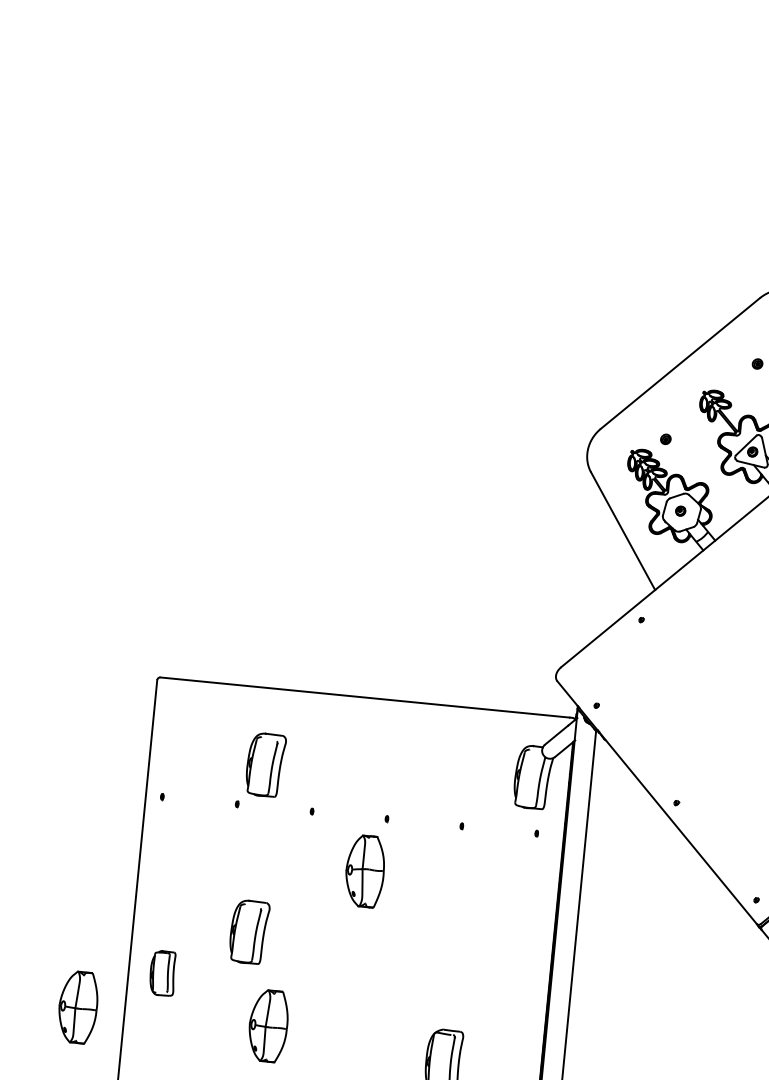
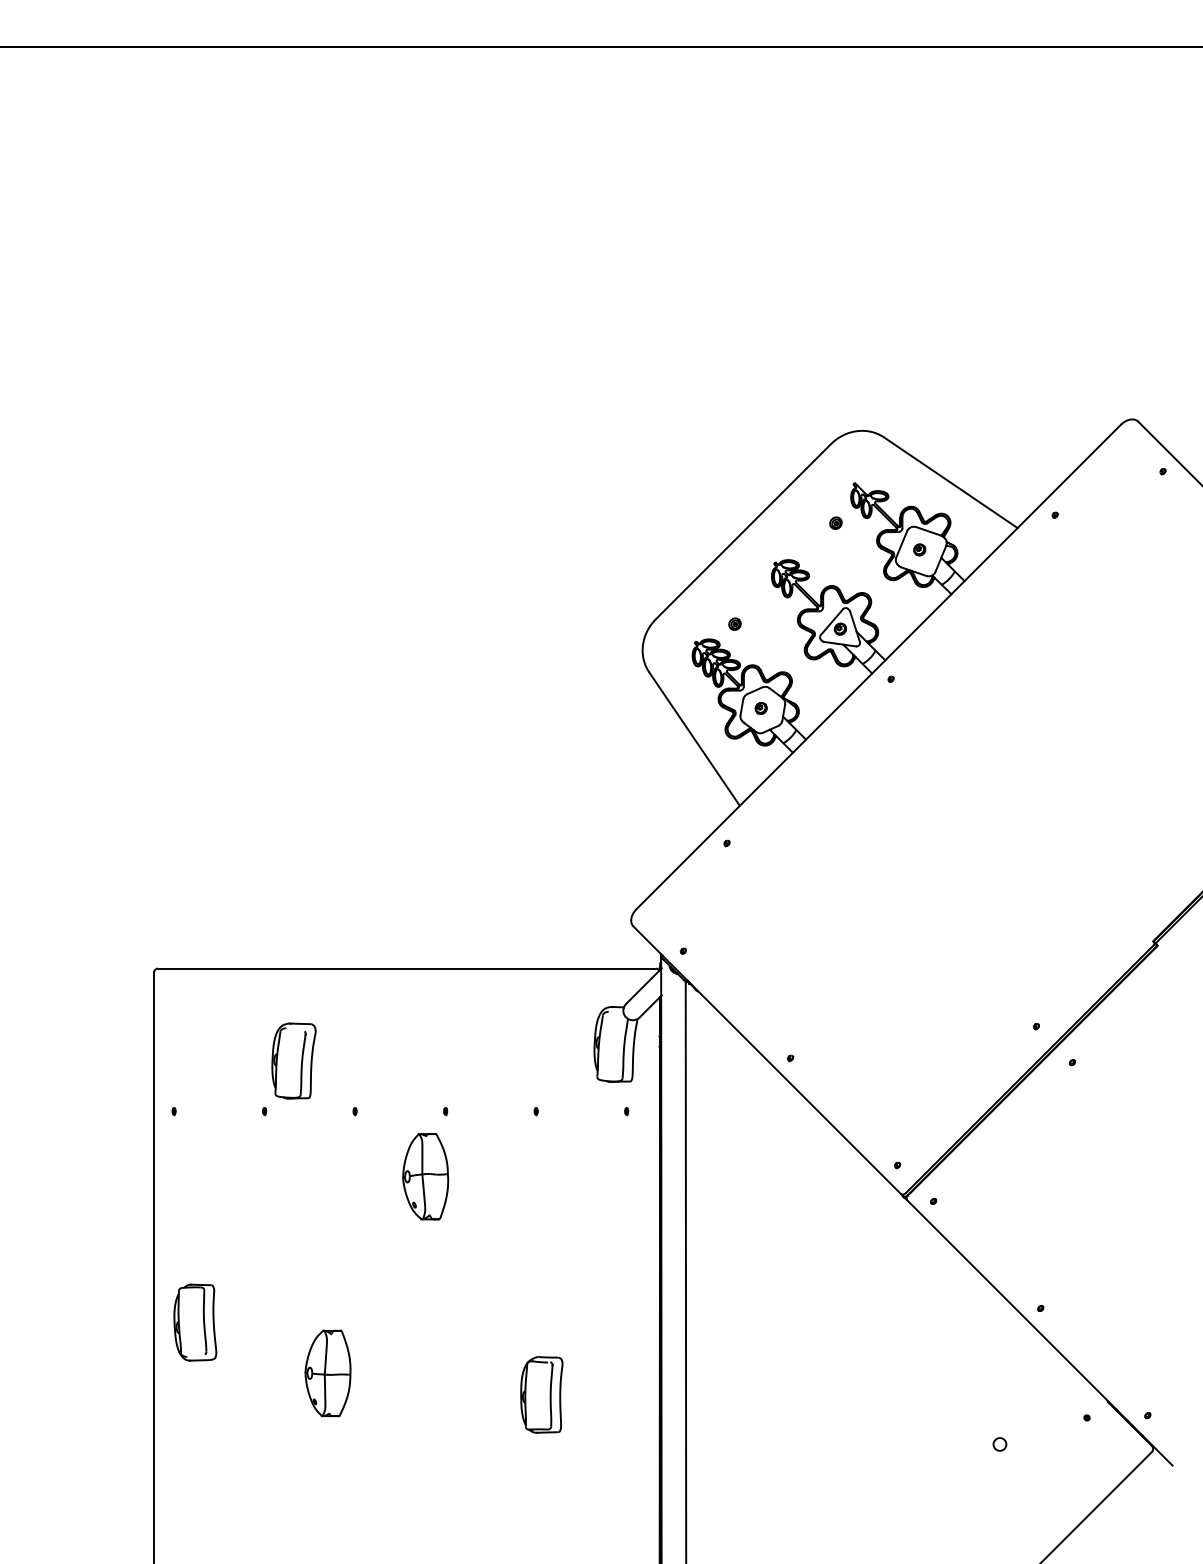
part: (248, 931) -> (293, 1262), removed
part: (162, 973) -> (195, 1322), size x1.43
part: (77, 1007) -> (97, 1373), removed

